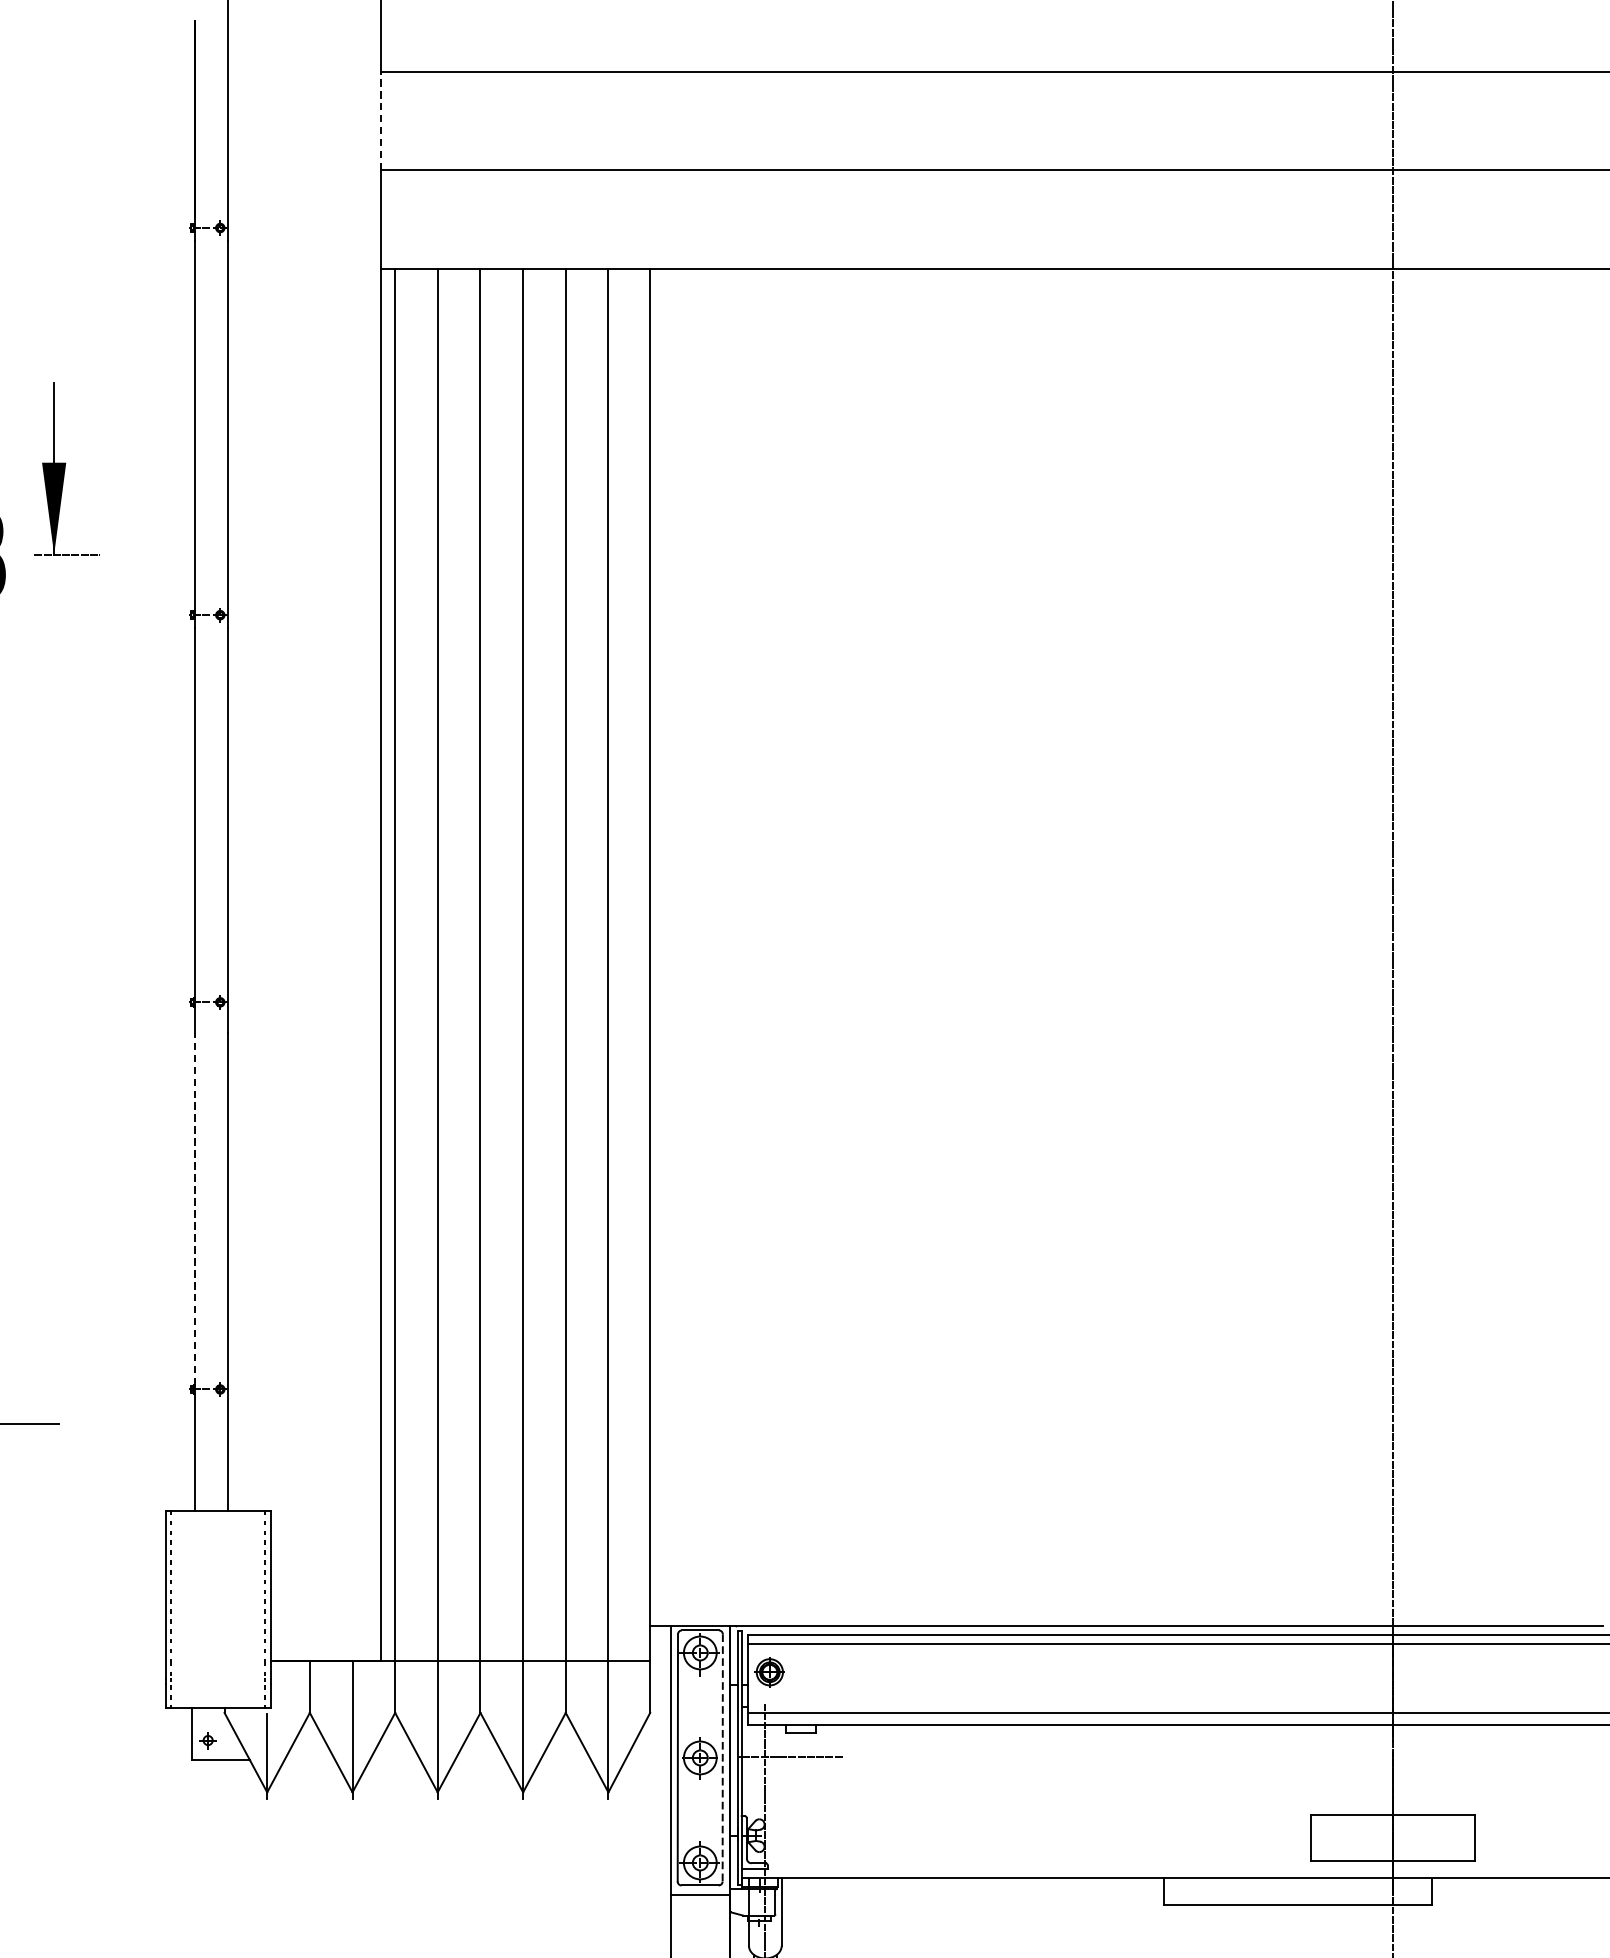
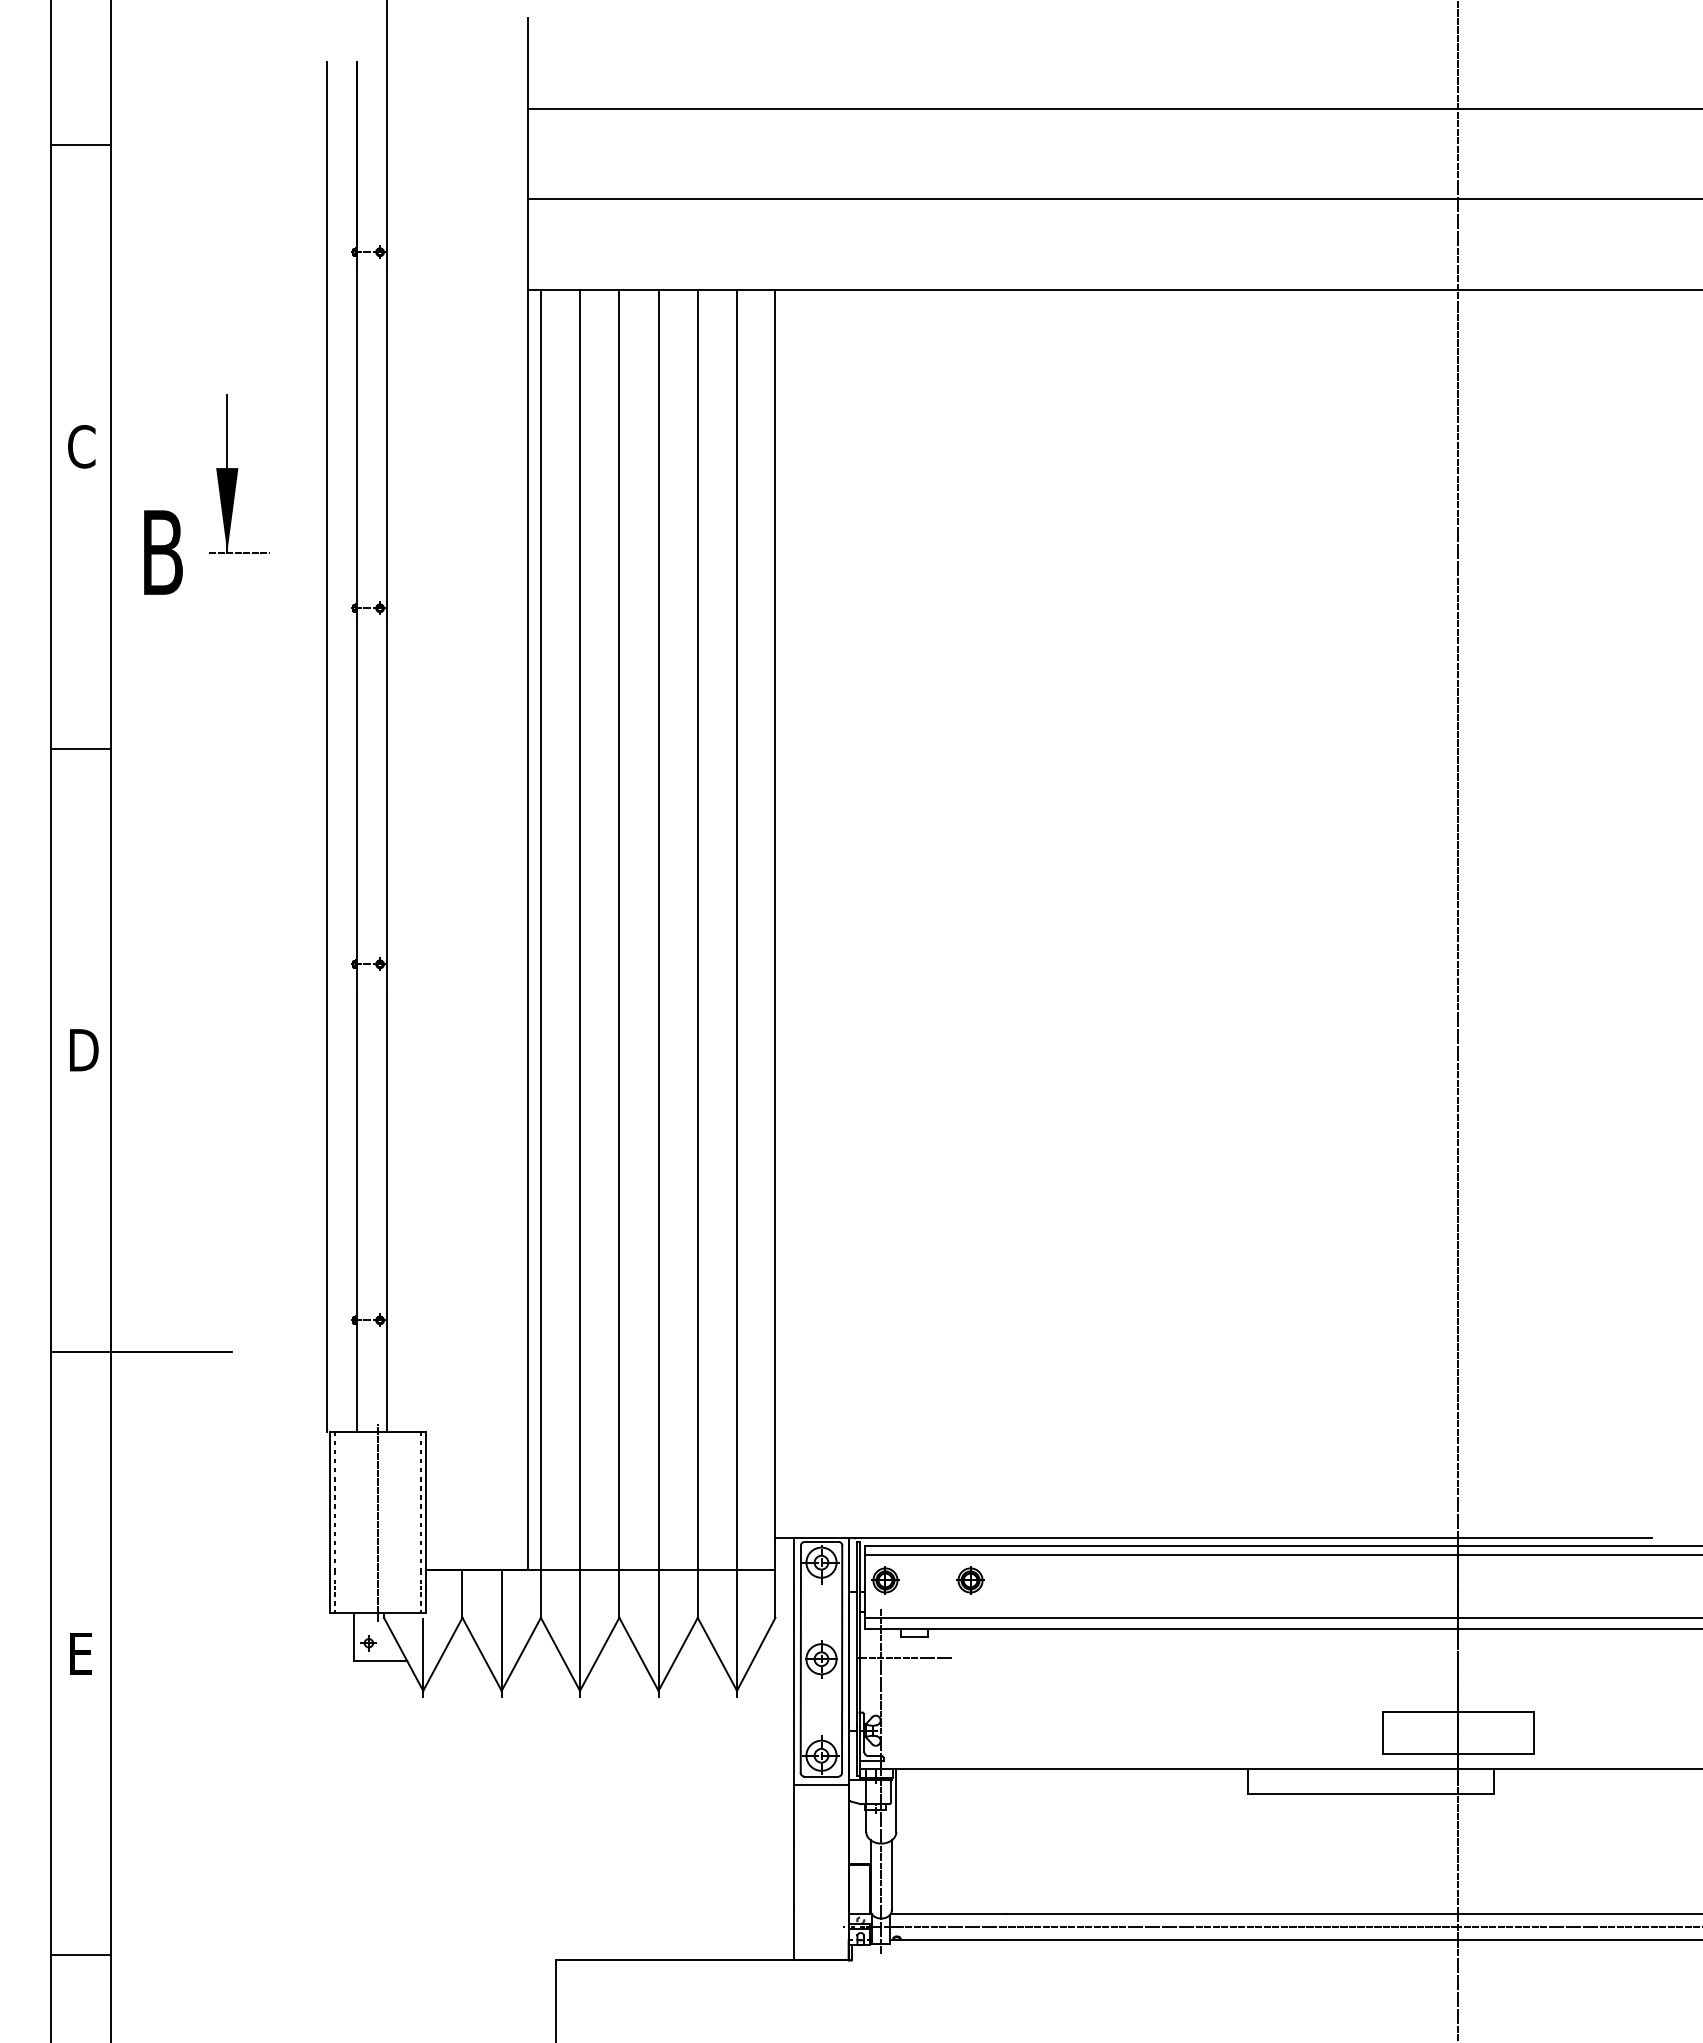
line: (381, 120) -> (528, 153), dashed -> solid
line: (162, 765) -> (326, 746), added
line: (195, 1209) -> (357, 1154), dashed -> solid
line: (217, 1609) -> (377, 1522), added
part: (862, 1672) -> (970, 1580), added
line: (723, 1758) -> (842, 1659), dashed -> solid

